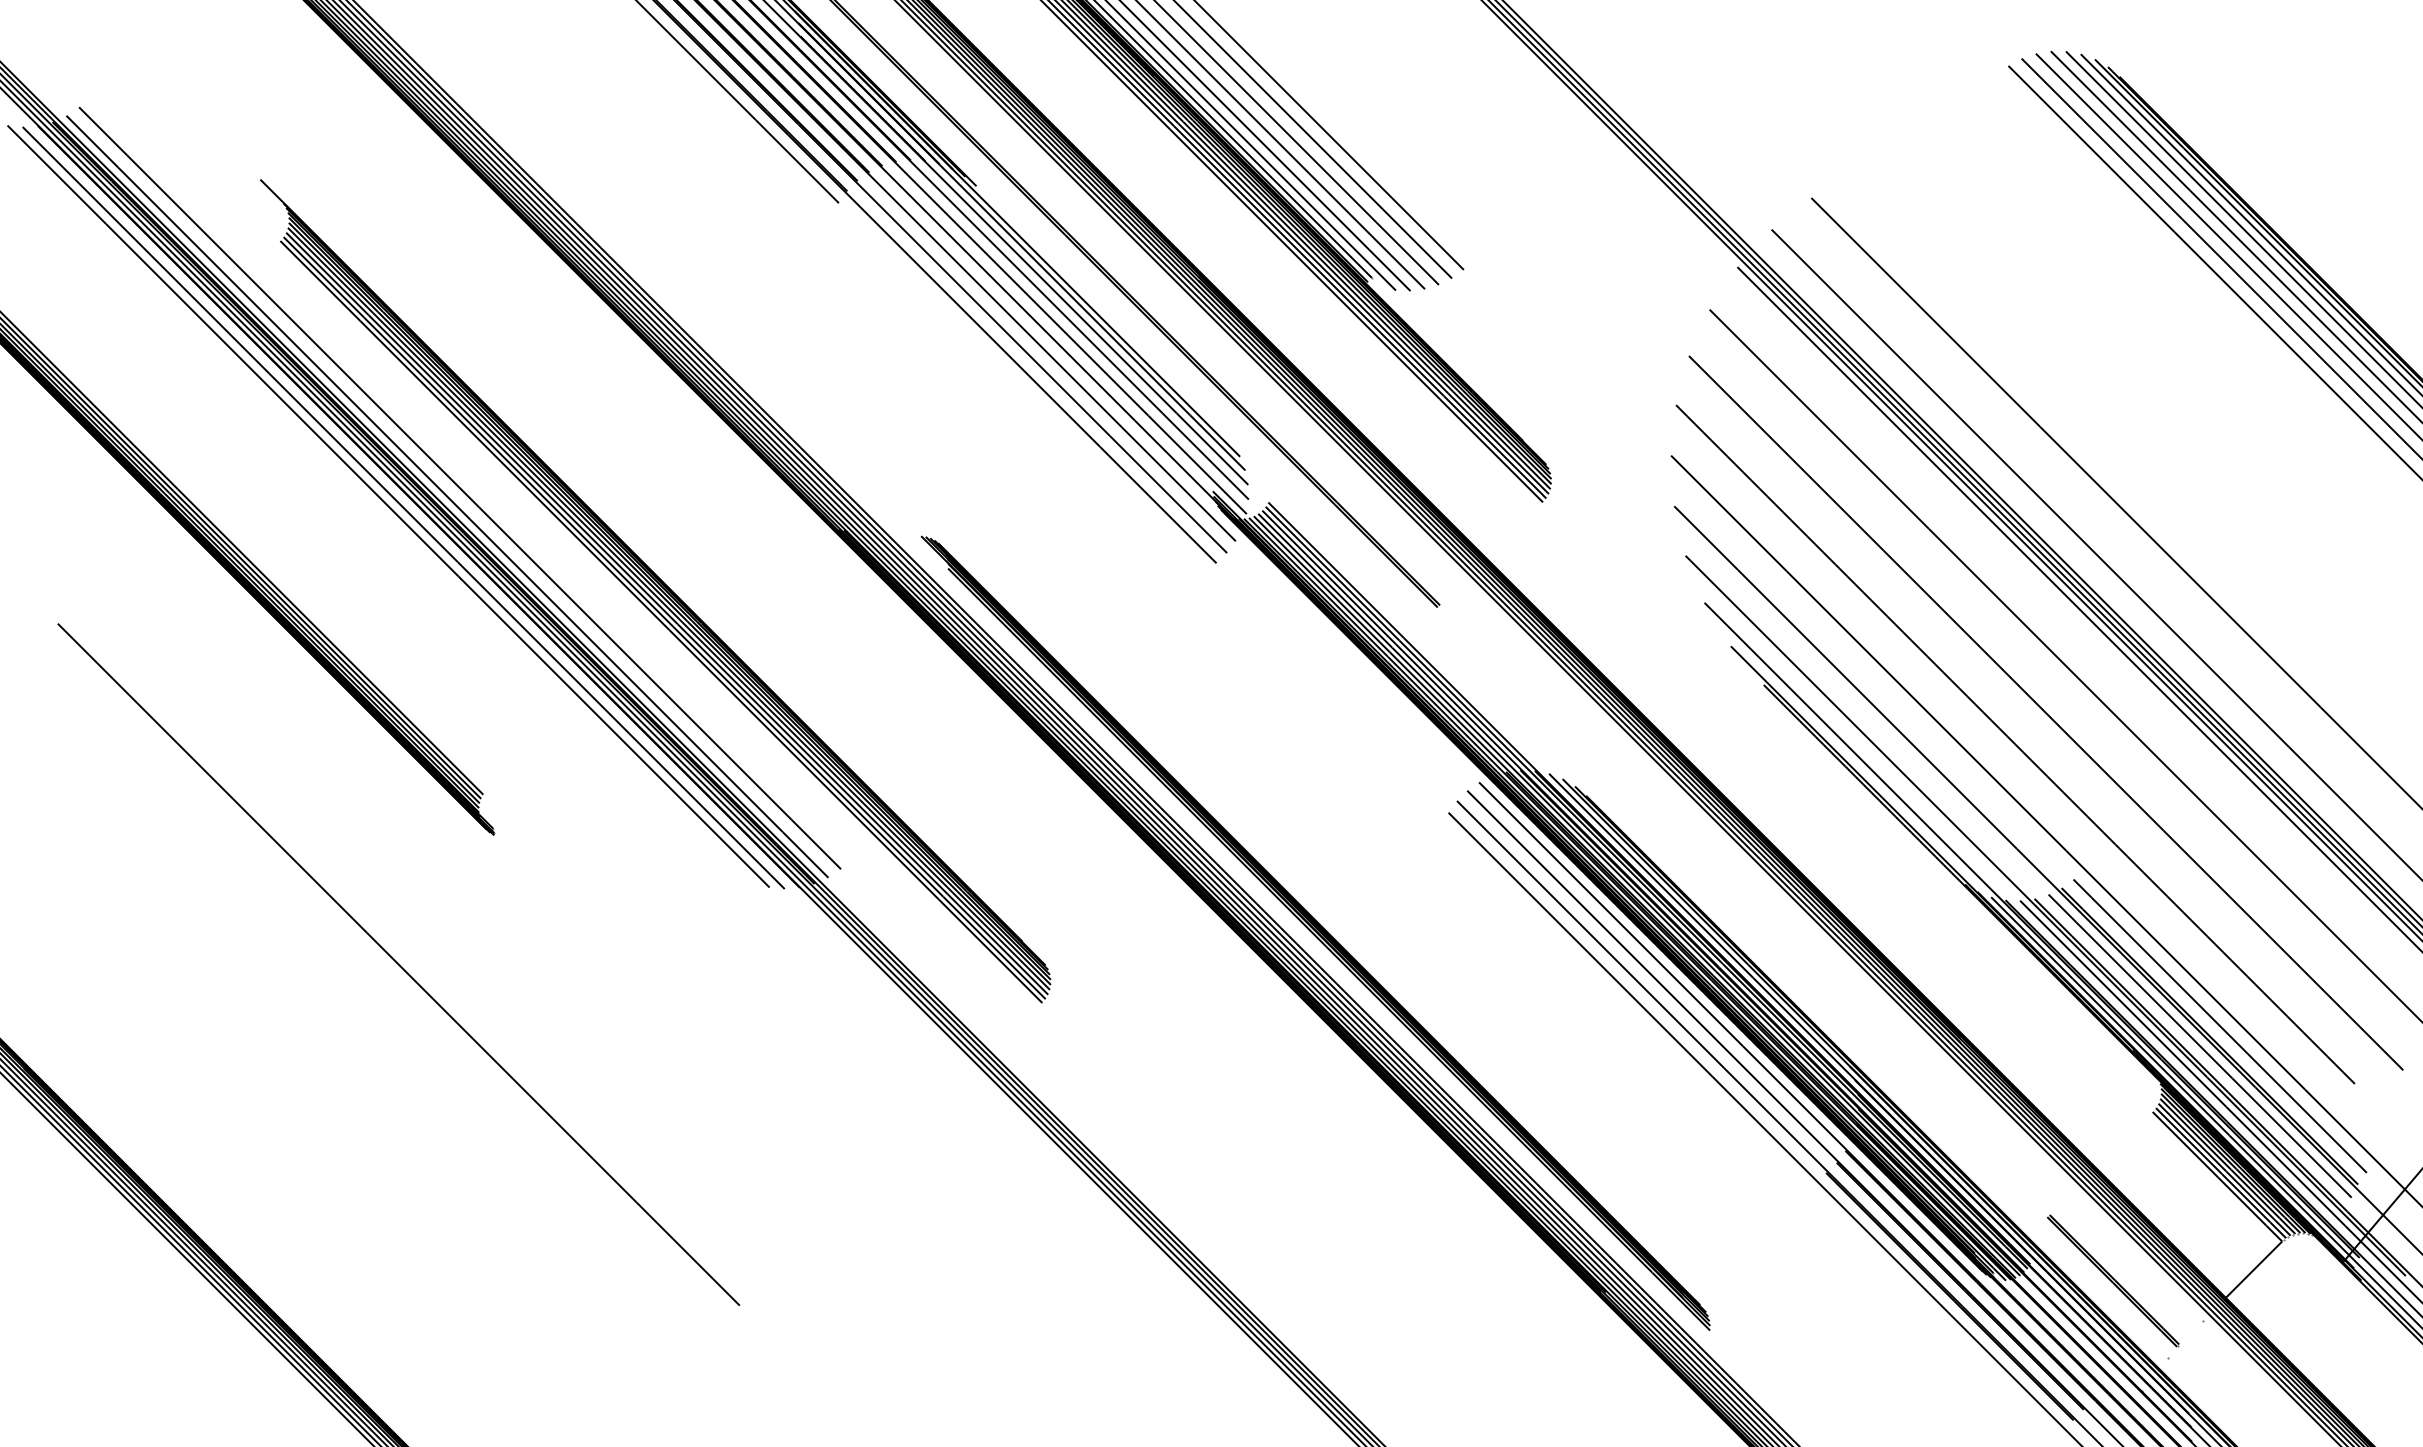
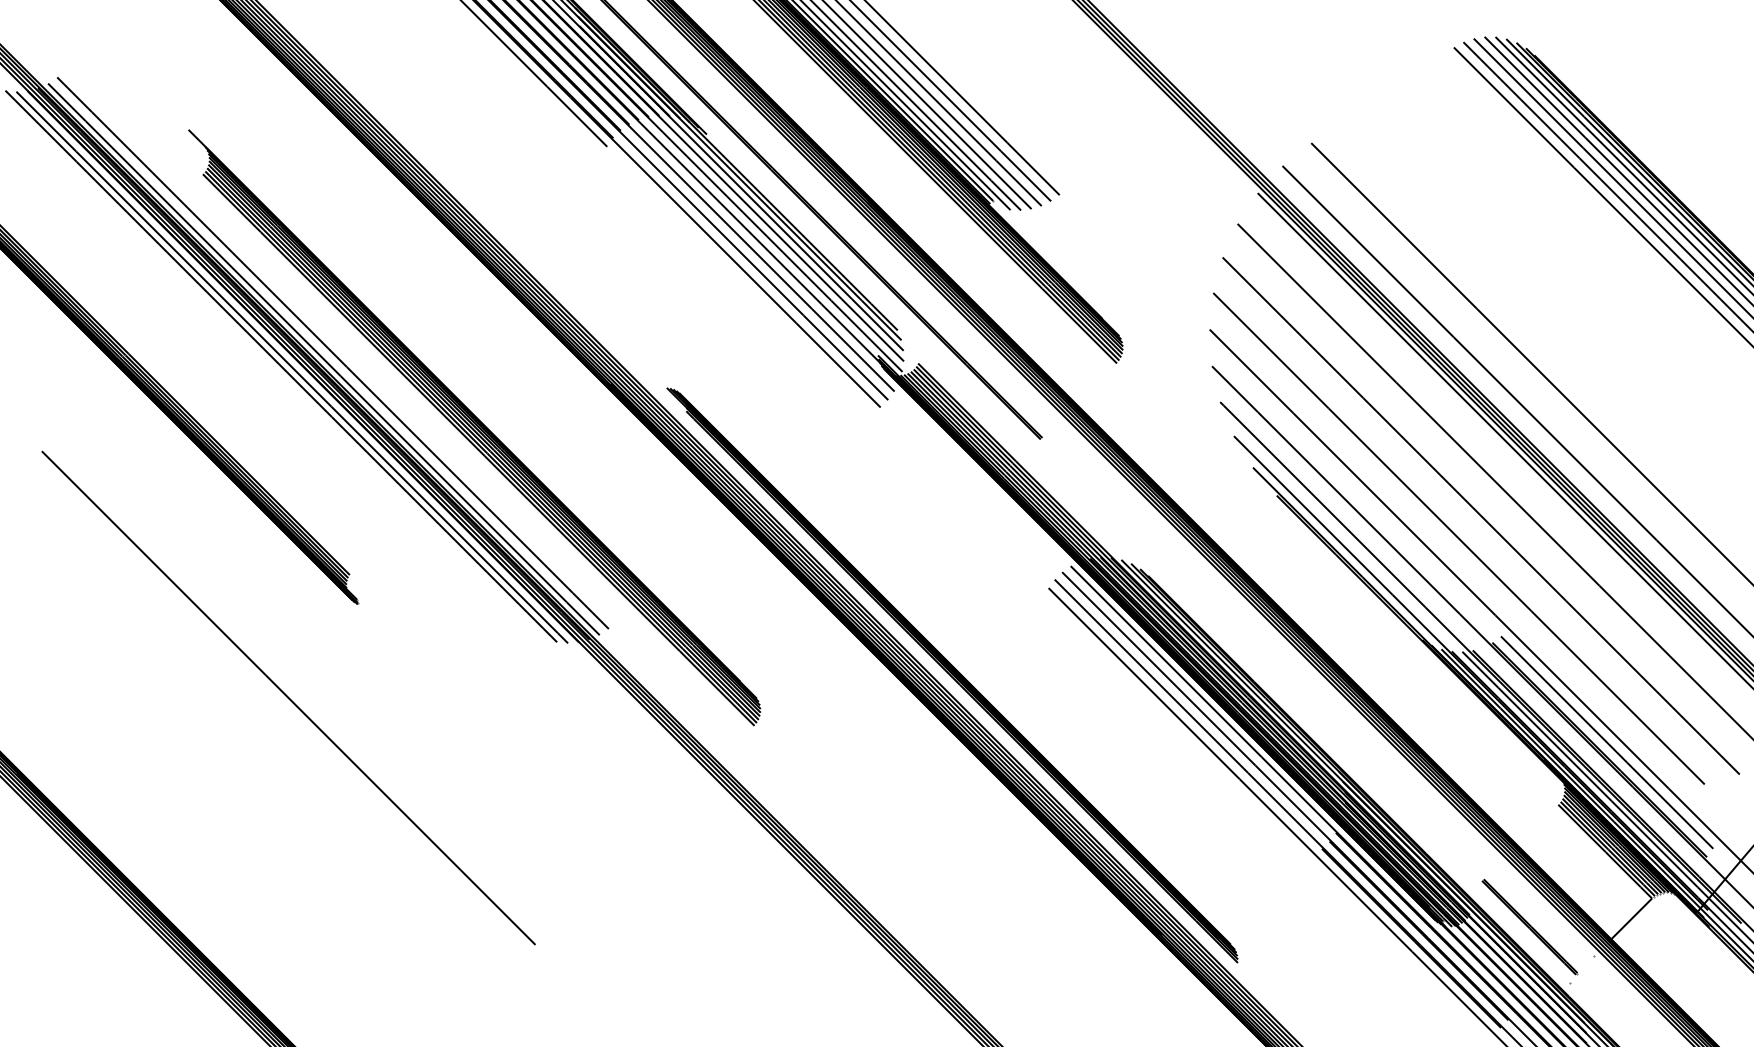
line: (2199, 1045) -> (1592, 756), removed

